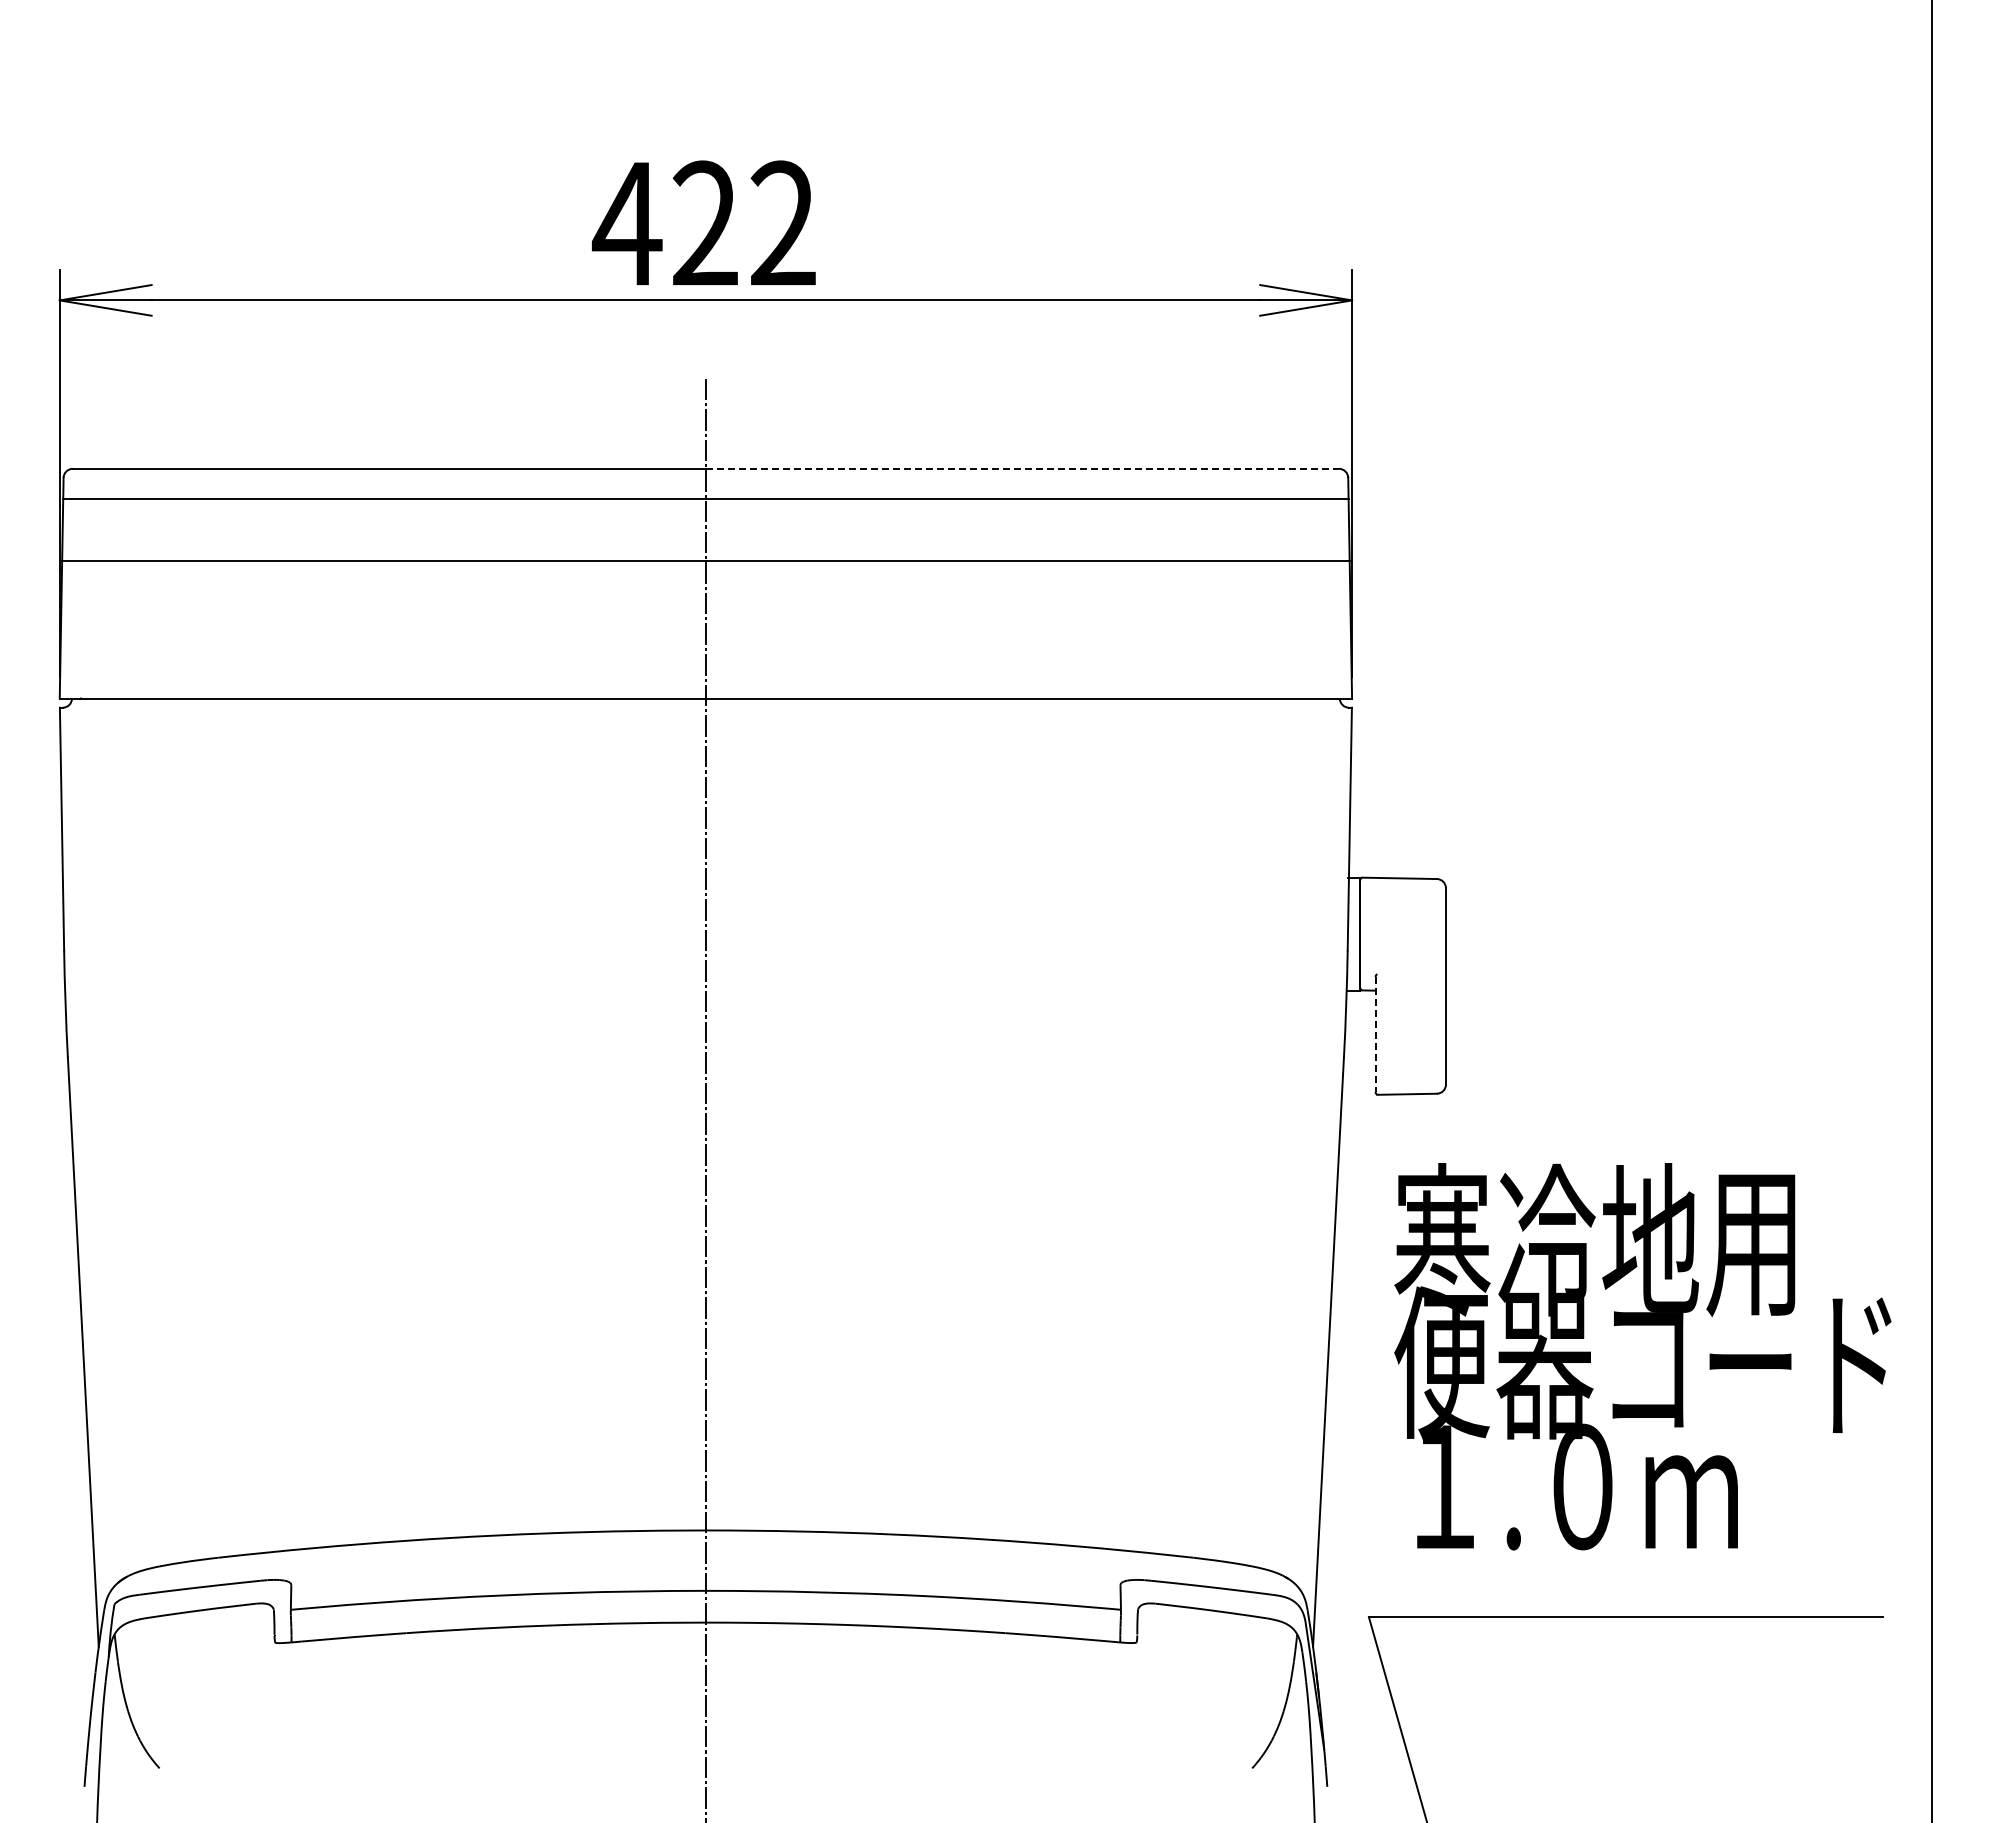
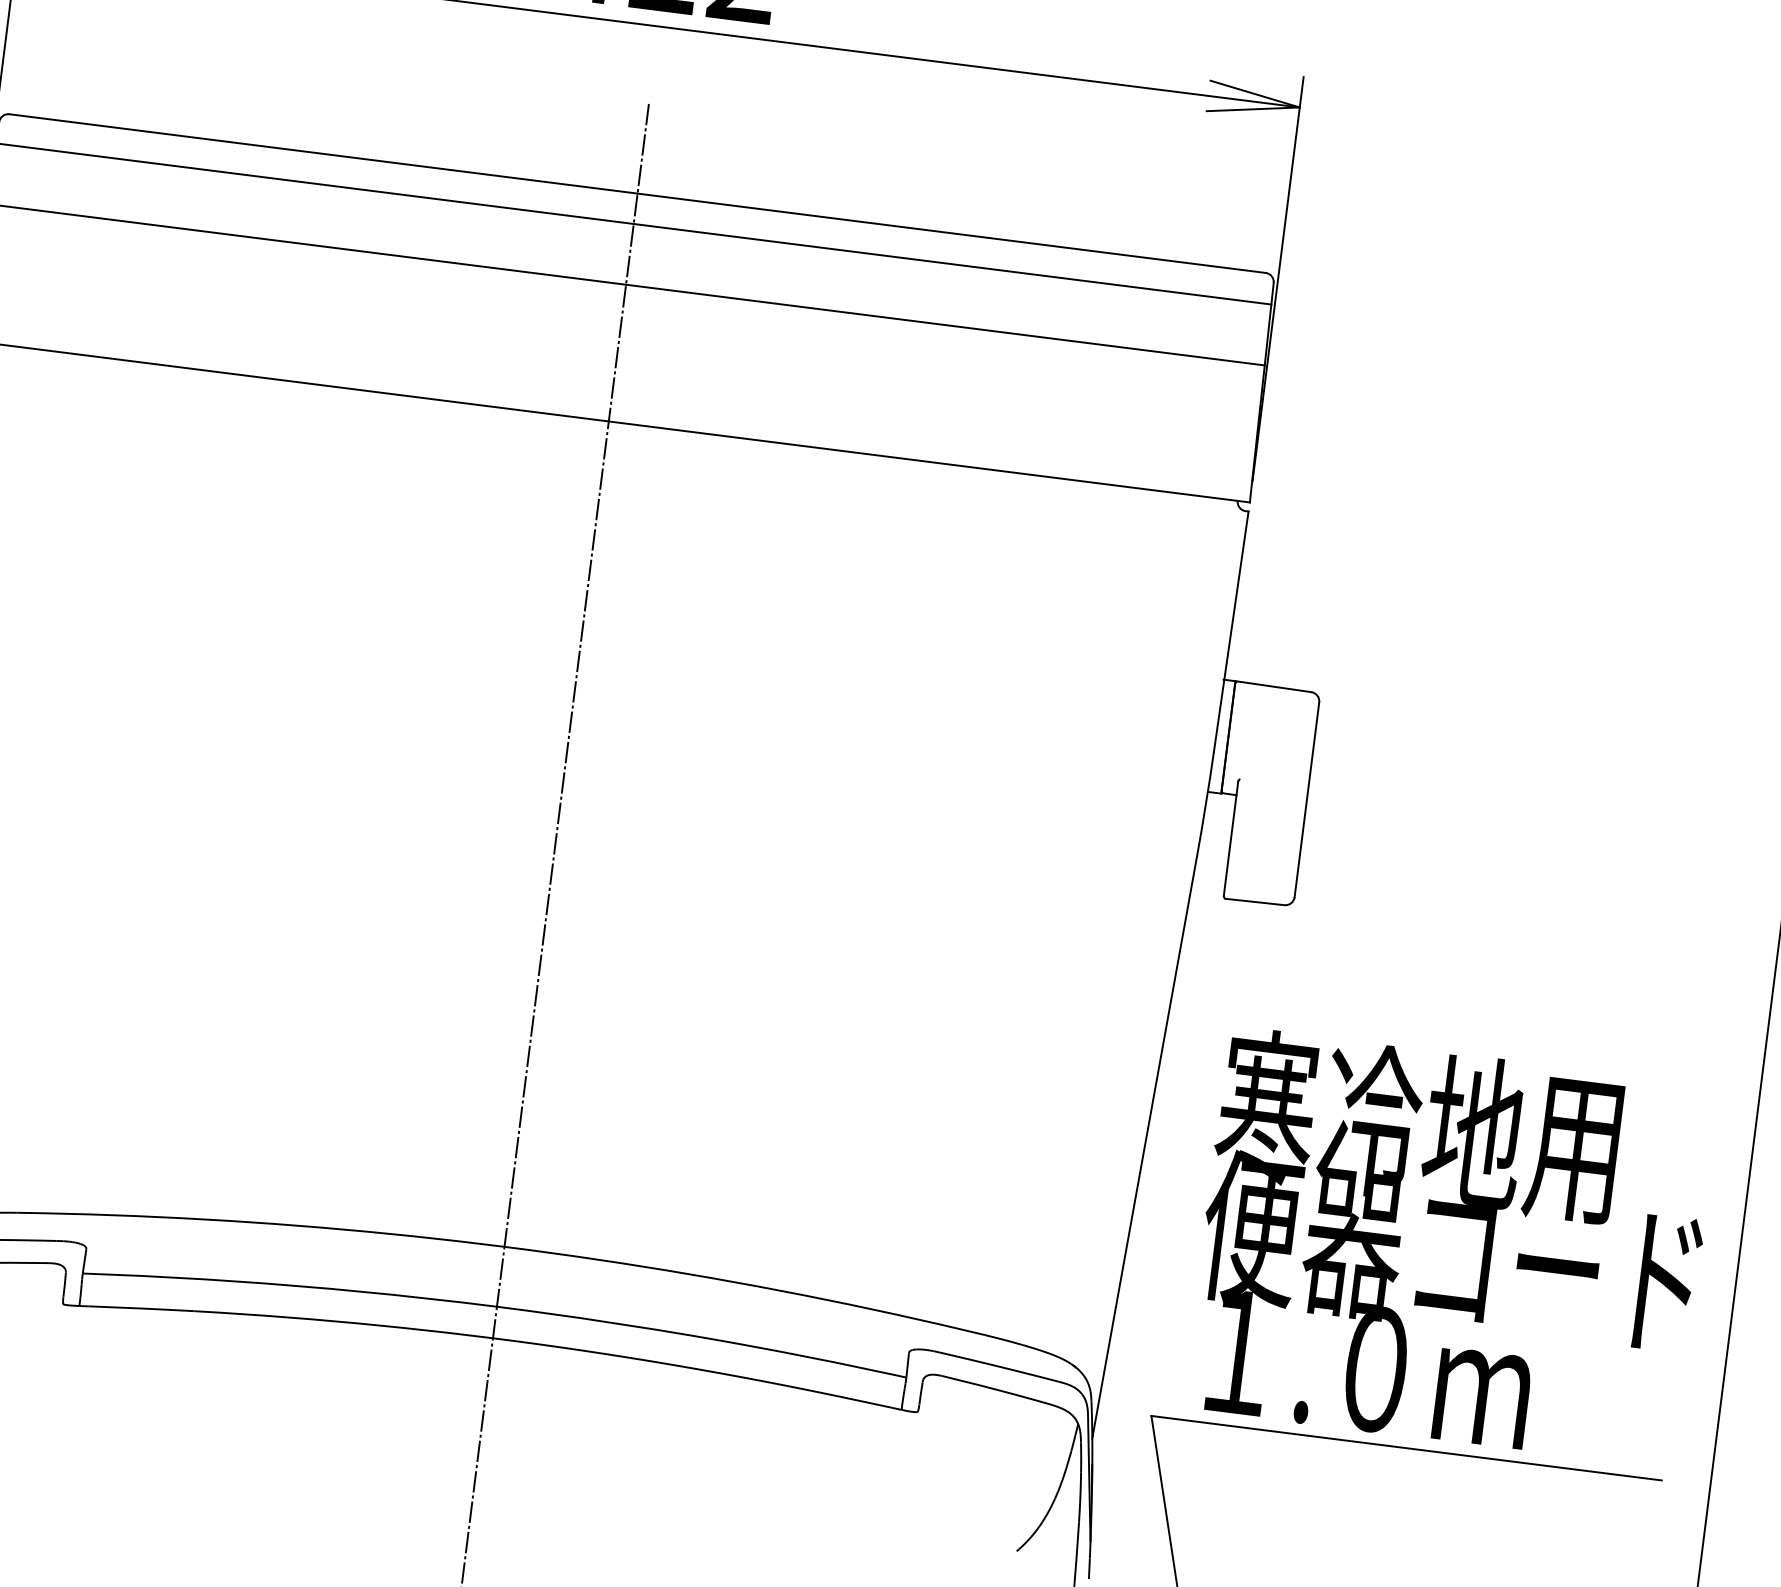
line: (1022, 468) -> (951, 232), dashed -> solid
line: (1375, 1034) -> (1230, 838), dashed -> solid
text: (1642, 1356) -> (1451, 1247), moved

